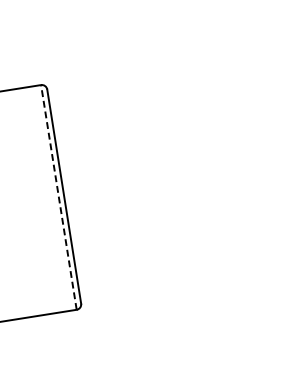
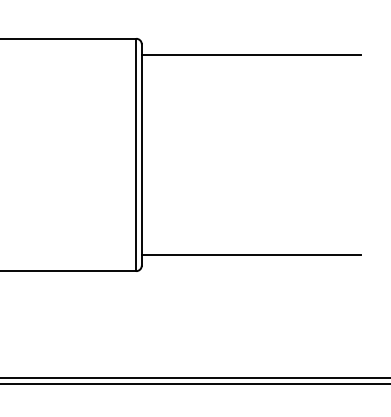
line: (155, 83) -> (251, 55), added
line: (59, 196) -> (136, 154), dashed -> solid
line: (185, 276) -> (251, 254), added

